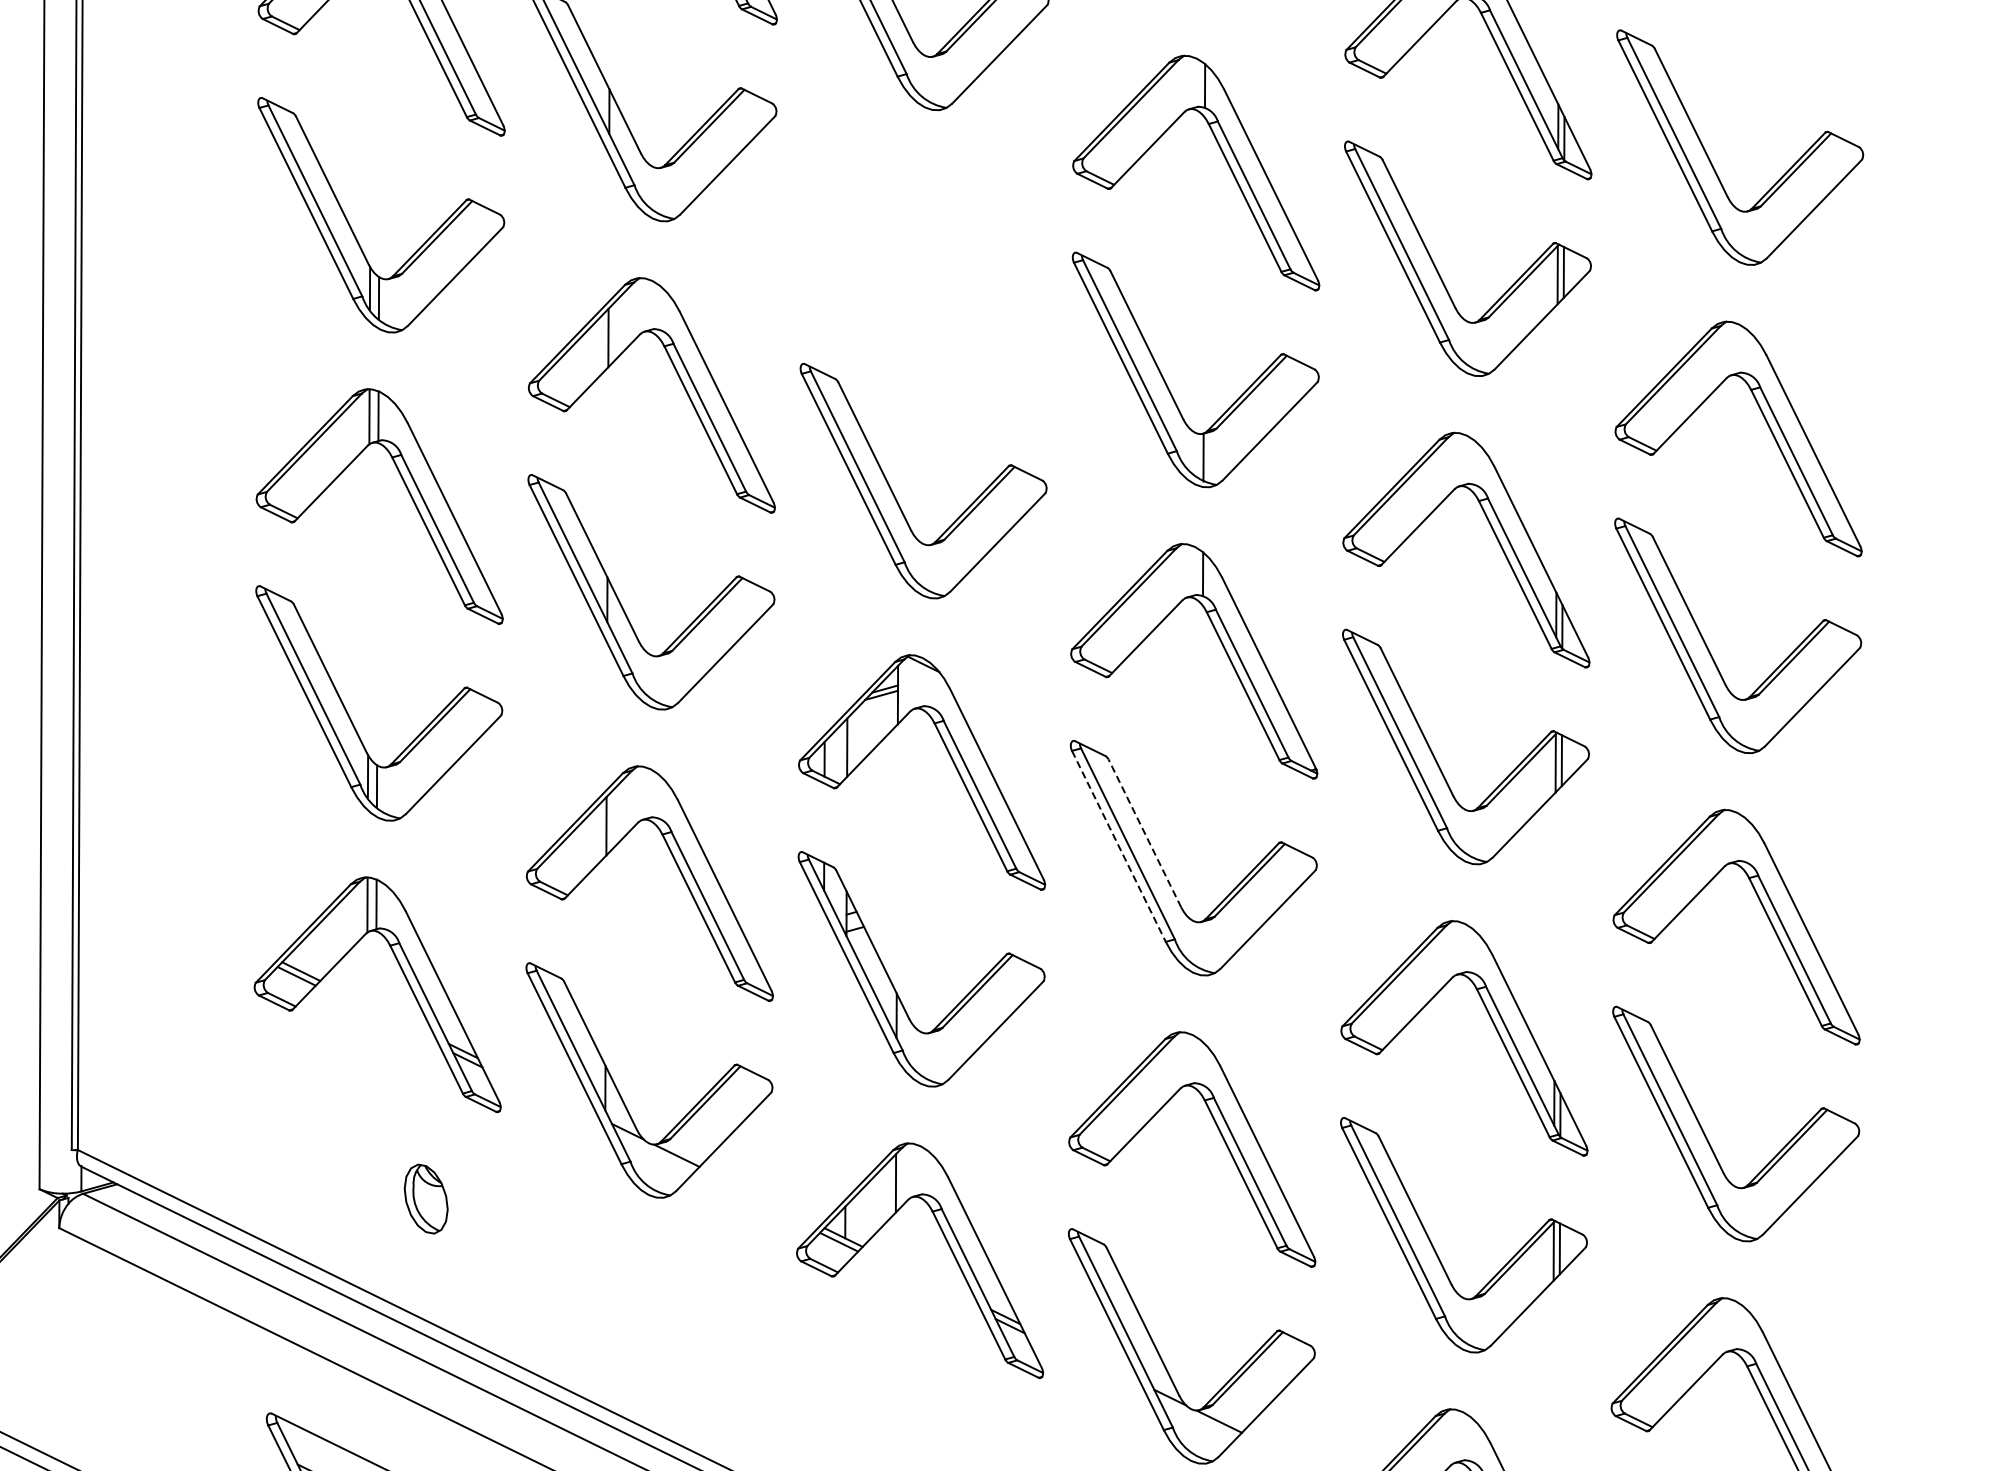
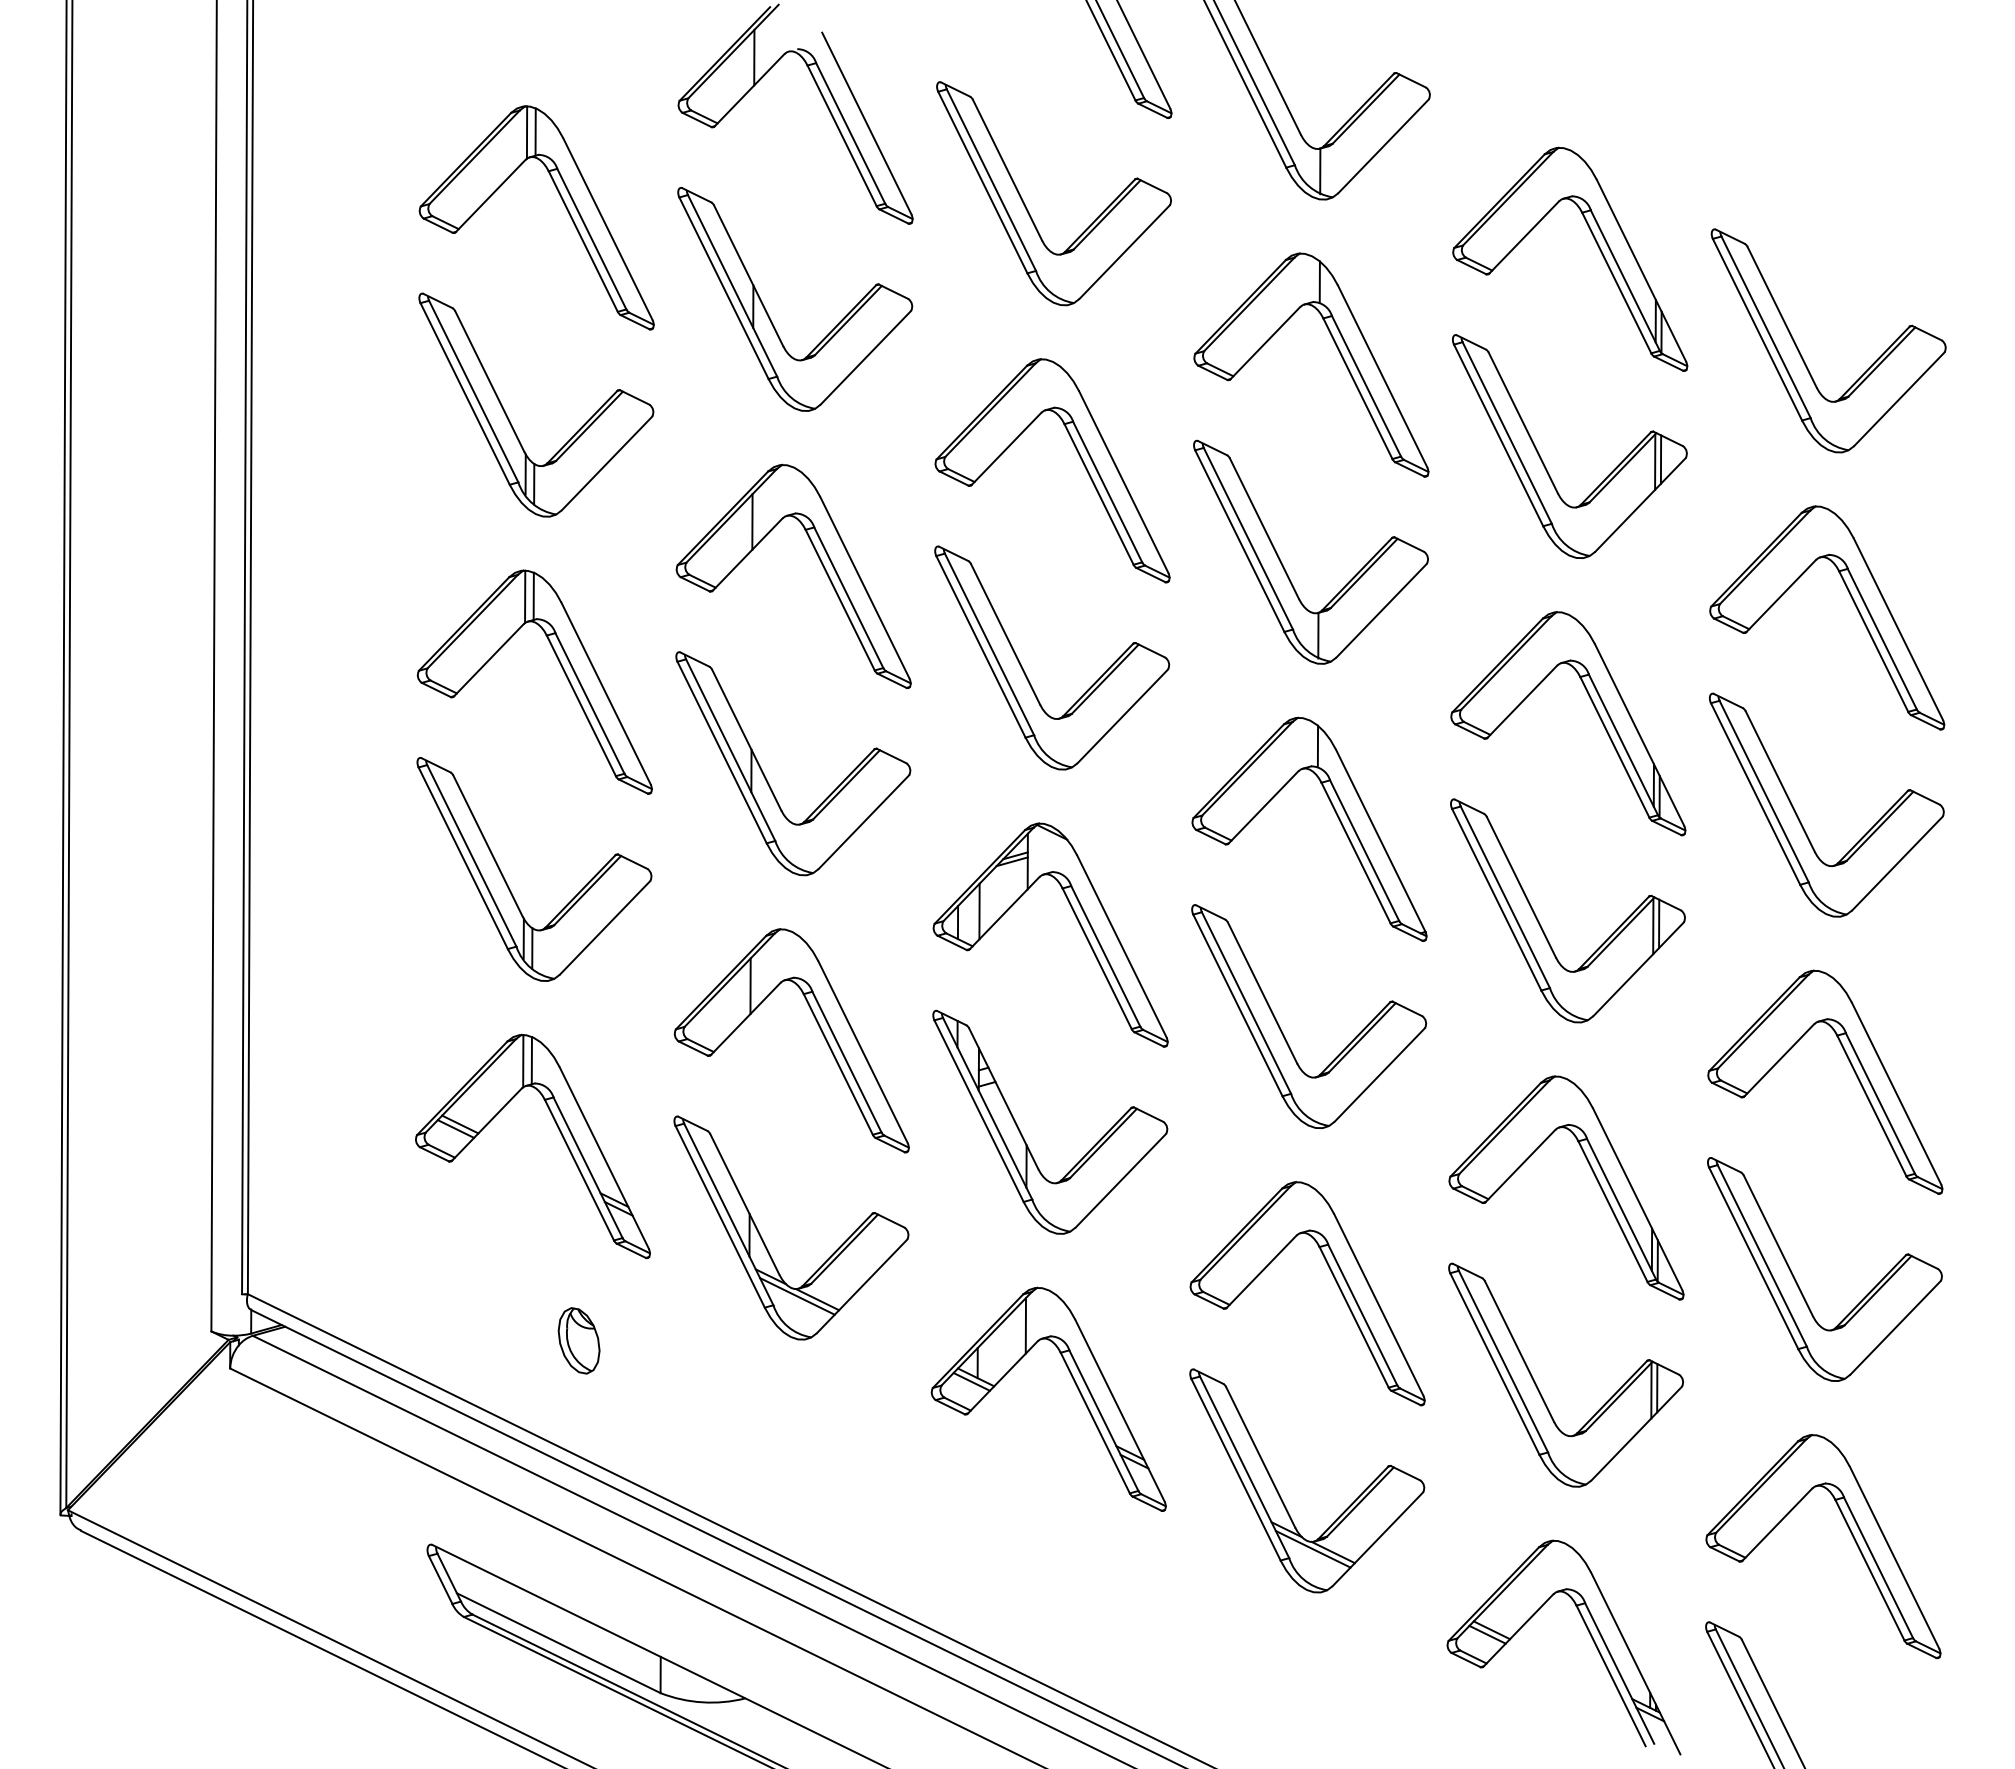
part: (952, 270) -> (1079, 457), added
line: (1144, 832) -> (1262, 992), dashed -> solid
line: (1119, 846) -> (1238, 1005), dashed -> solid
line: (655, 1152) -> (797, 1296), added
line: (1197, 1417) -> (1312, 1548), added

